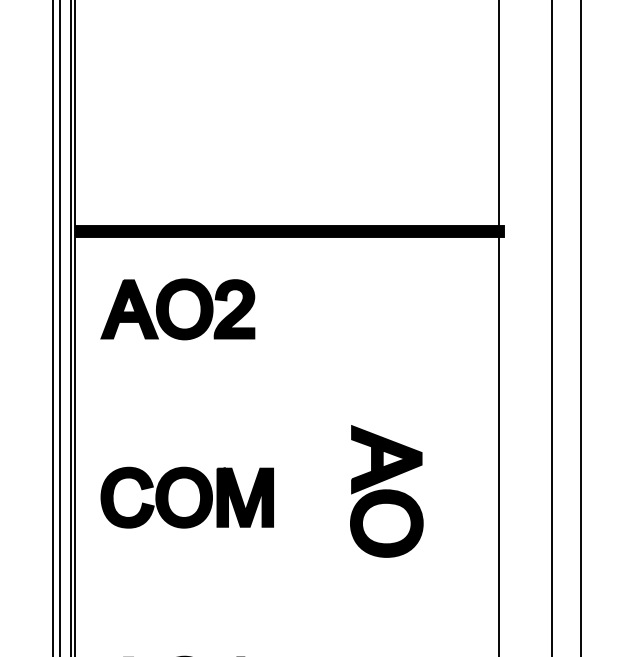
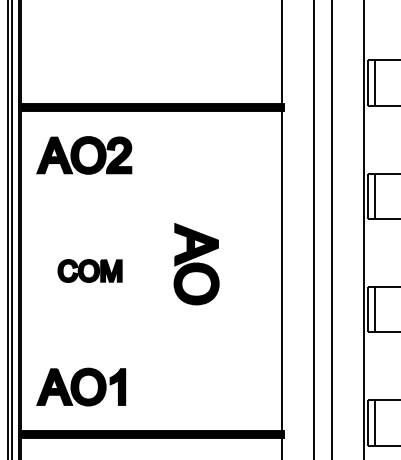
part: (386, 491) -> (196, 264), moved
part: (186, 496) -> (89, 270), size x0.6

